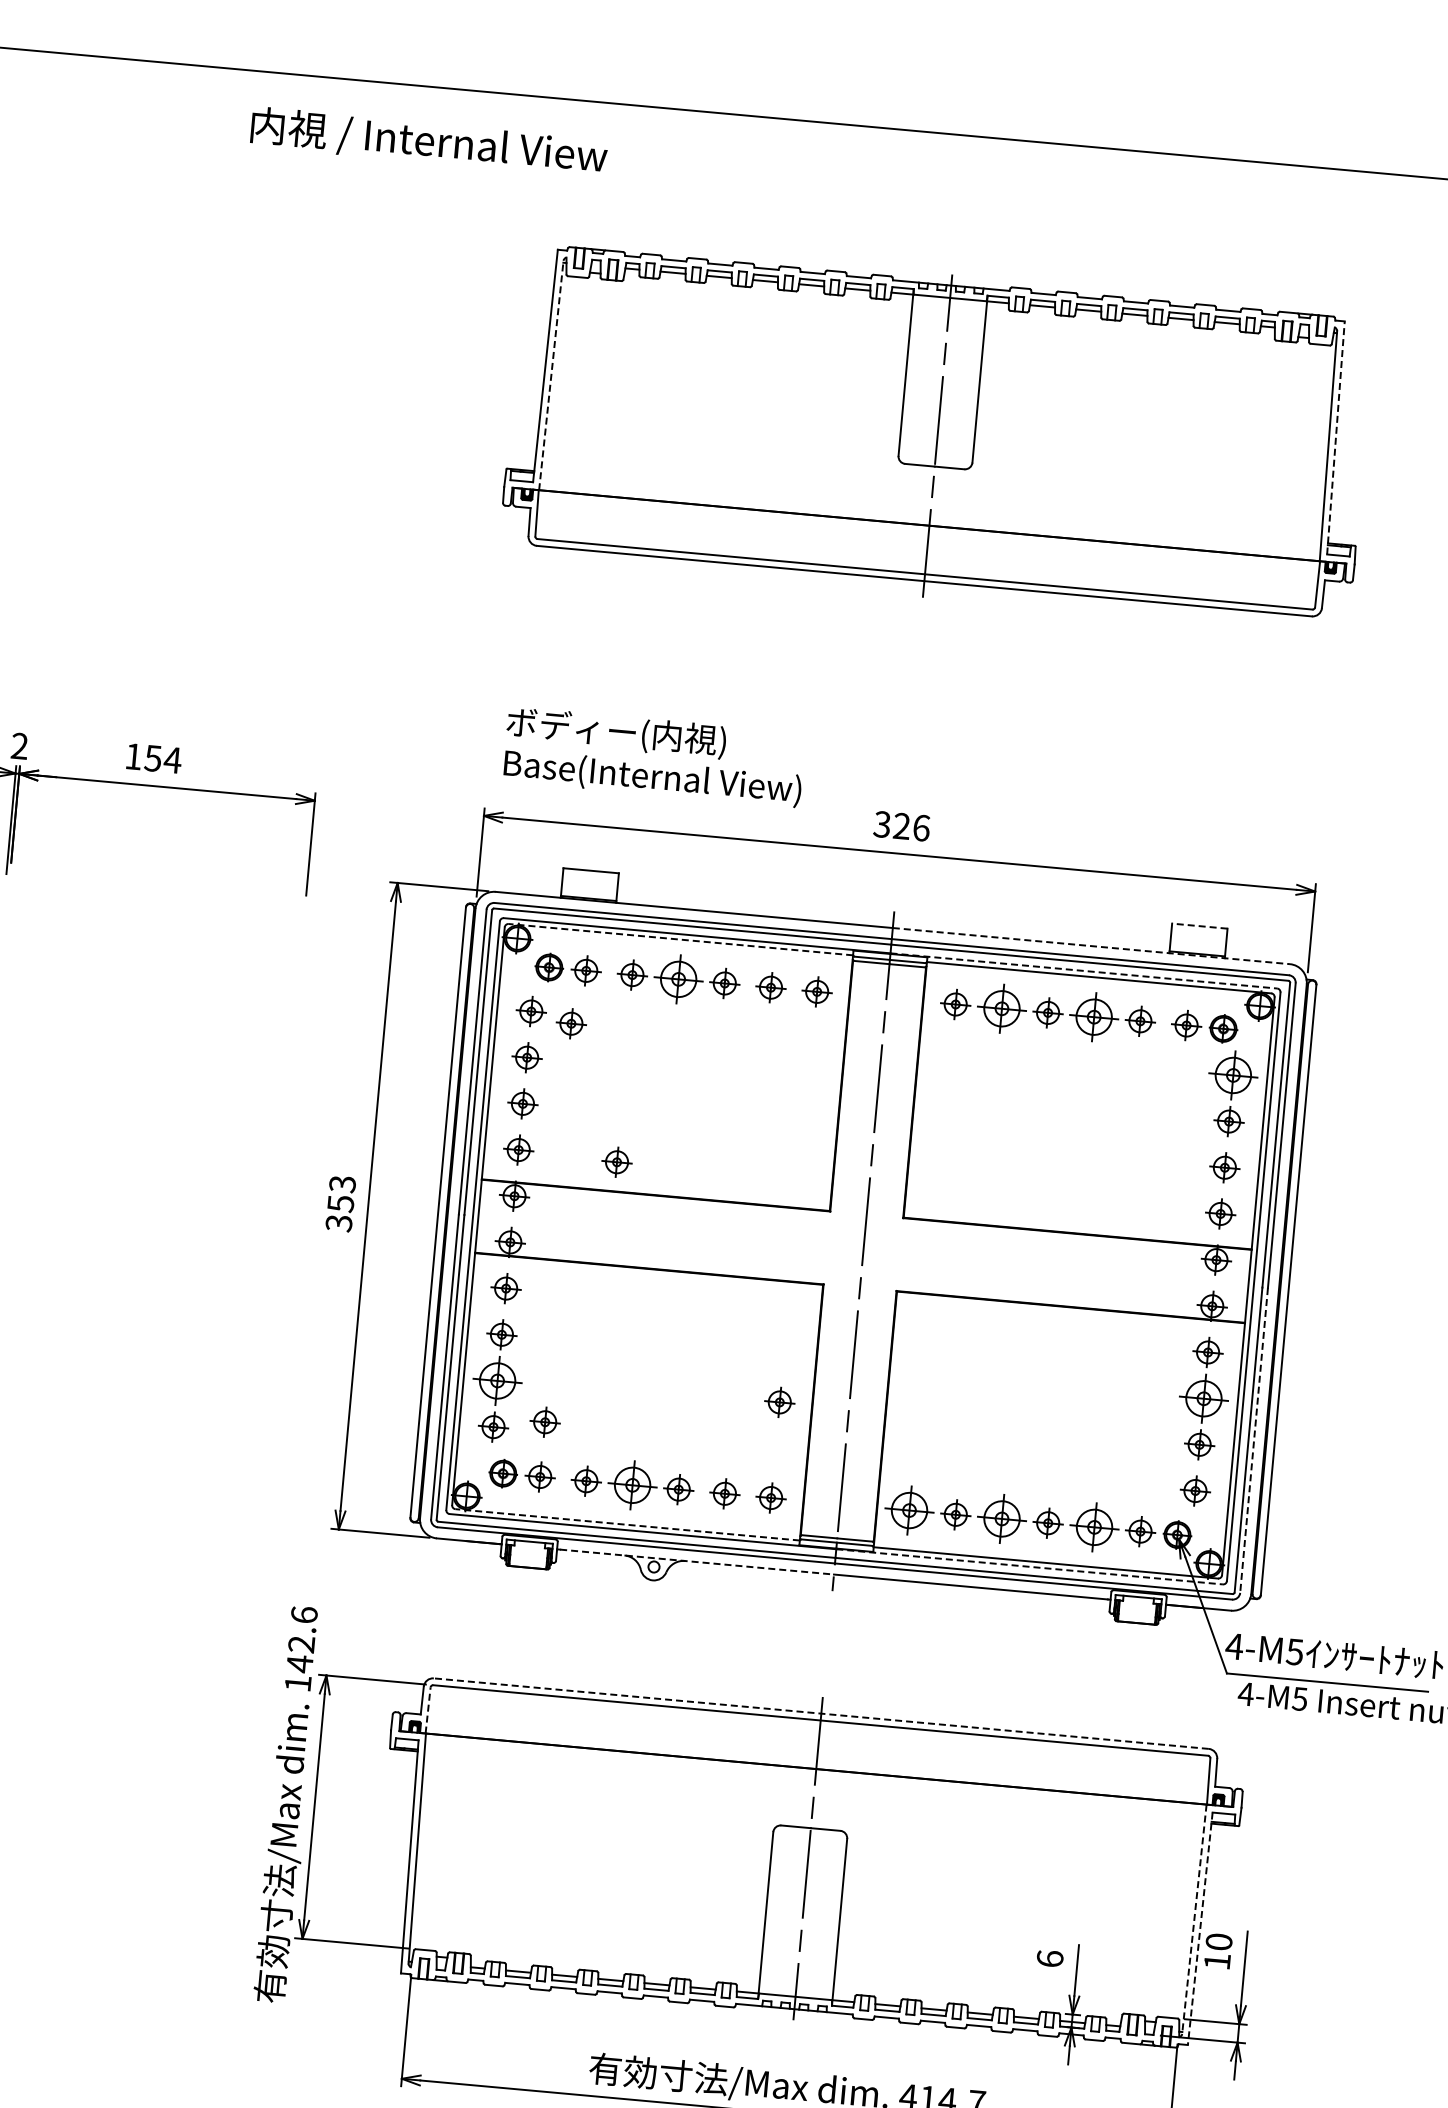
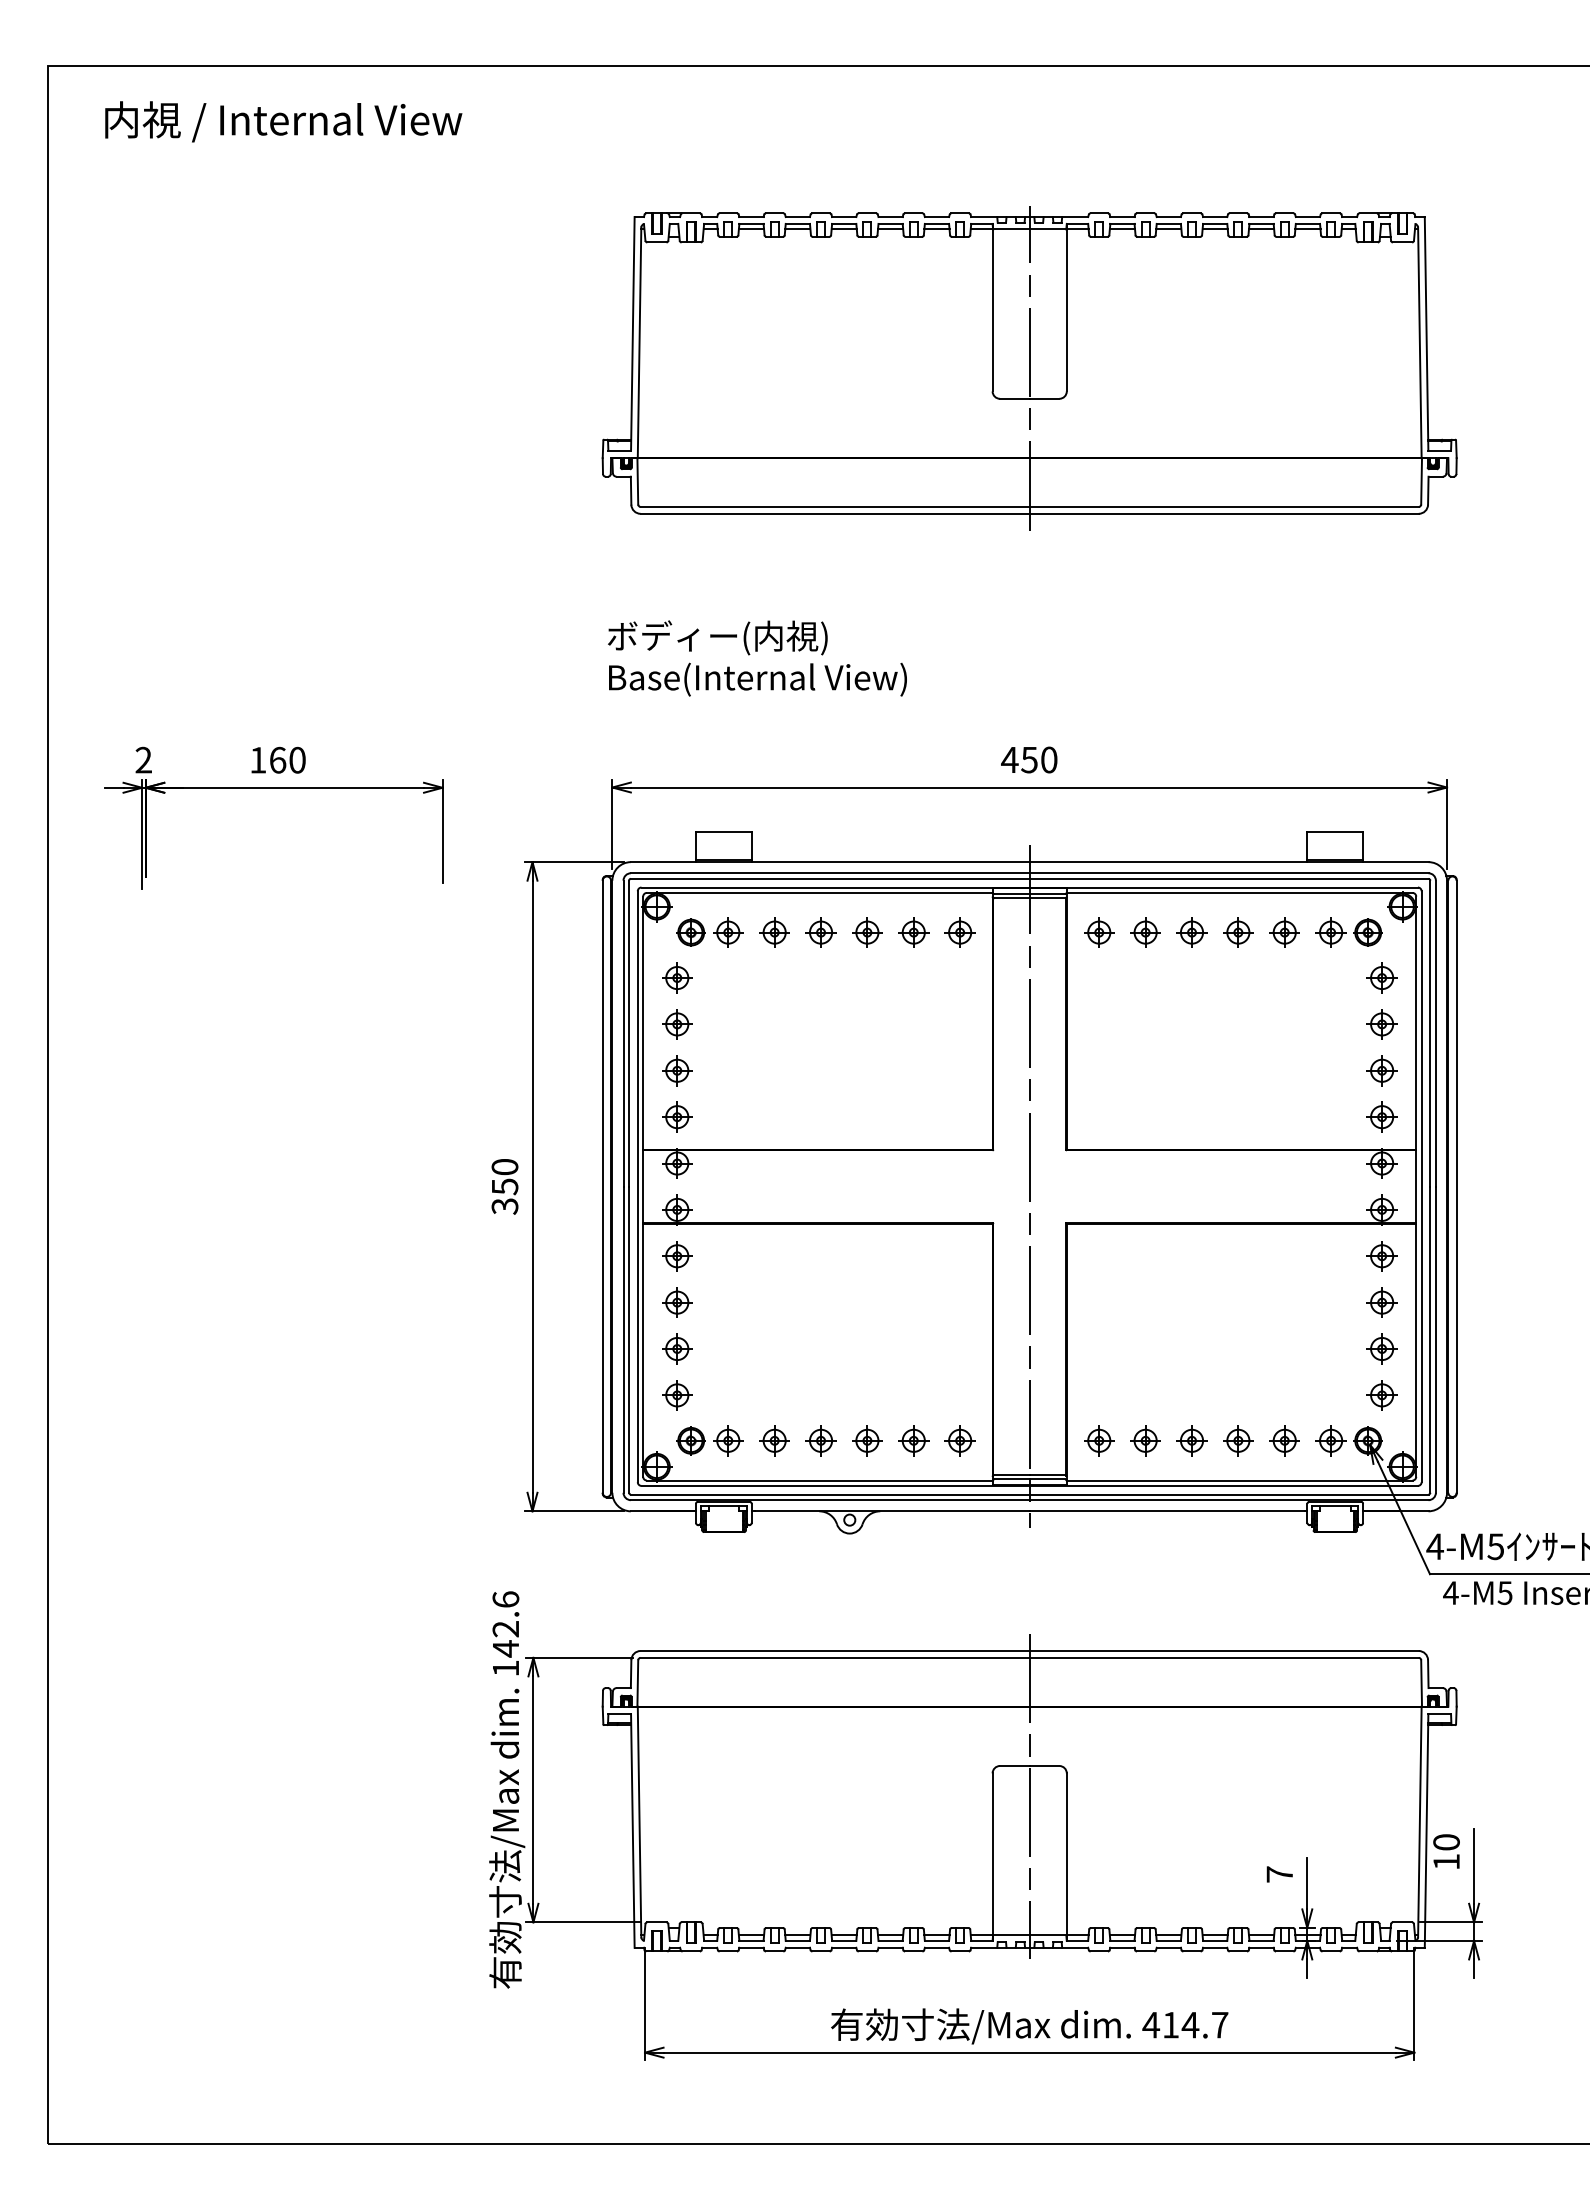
text: (428, 142) -> (283, 121), moved
line: (551, 375) -> (639, 342), dashed -> solid
line: (1335, 437) -> (1426, 333), dashed -> solid
text: (654, 757) -> (757, 658), moved
text: (162, 758) -> (287, 759), 154 -> 160
text: (901, 825) -> (1029, 759), 326 -> 450
line: (1200, 926) -> (1335, 832), dashed -> solid
line: (680, 939) -> (819, 892), dashed -> solid
line: (1091, 946) -> (1229, 862), dashed -> solid
line: (1084, 970) -> (1224, 887), dashed -> solid
part: (678, 979) -> (820, 932), size x0.62
part: (1001, 1008) -> (1145, 932), size x0.62
part: (1094, 1017) -> (1238, 932), size x0.62
part: (571, 1023) -> (718, 986), removed
part: (1232, 1074) -> (1381, 977), size x0.62
part: (617, 1162) -> (776, 1120), removed
text: (342, 1184) -> (504, 1167), 353 -> 350
part: (497, 1380) -> (677, 1348), size x0.62
part: (1203, 1398) -> (1381, 1302), size x0.62
part: (779, 1402) -> (959, 1344), removed
part: (545, 1421) -> (728, 1385), removed
line: (1253, 1441) -> (1435, 1340), dashed -> solid
part: (632, 1485) -> (820, 1440), size x0.62
part: (909, 1510) -> (1099, 1440), size x0.62
part: (1001, 1518) -> (1191, 1440), size x0.62
line: (627, 1524) -> (819, 1480), dashed -> solid
part: (1094, 1527) -> (1284, 1440), size x0.62
line: (697, 1562) -> (892, 1511), dashed -> solid
line: (1030, 1566) -> (1224, 1485), dashed -> solid
line: (427, 1709) -> (637, 1682), dashed -> solid
line: (821, 1714) -> (1029, 1651), dashed -> solid
line: (1193, 1919) -> (1419, 1822), dashed -> solid
line: (1200, 1928) -> (1426, 1830), dashed -> solid
text: (1049, 1958) -> (1279, 1874), 6 -> 7

